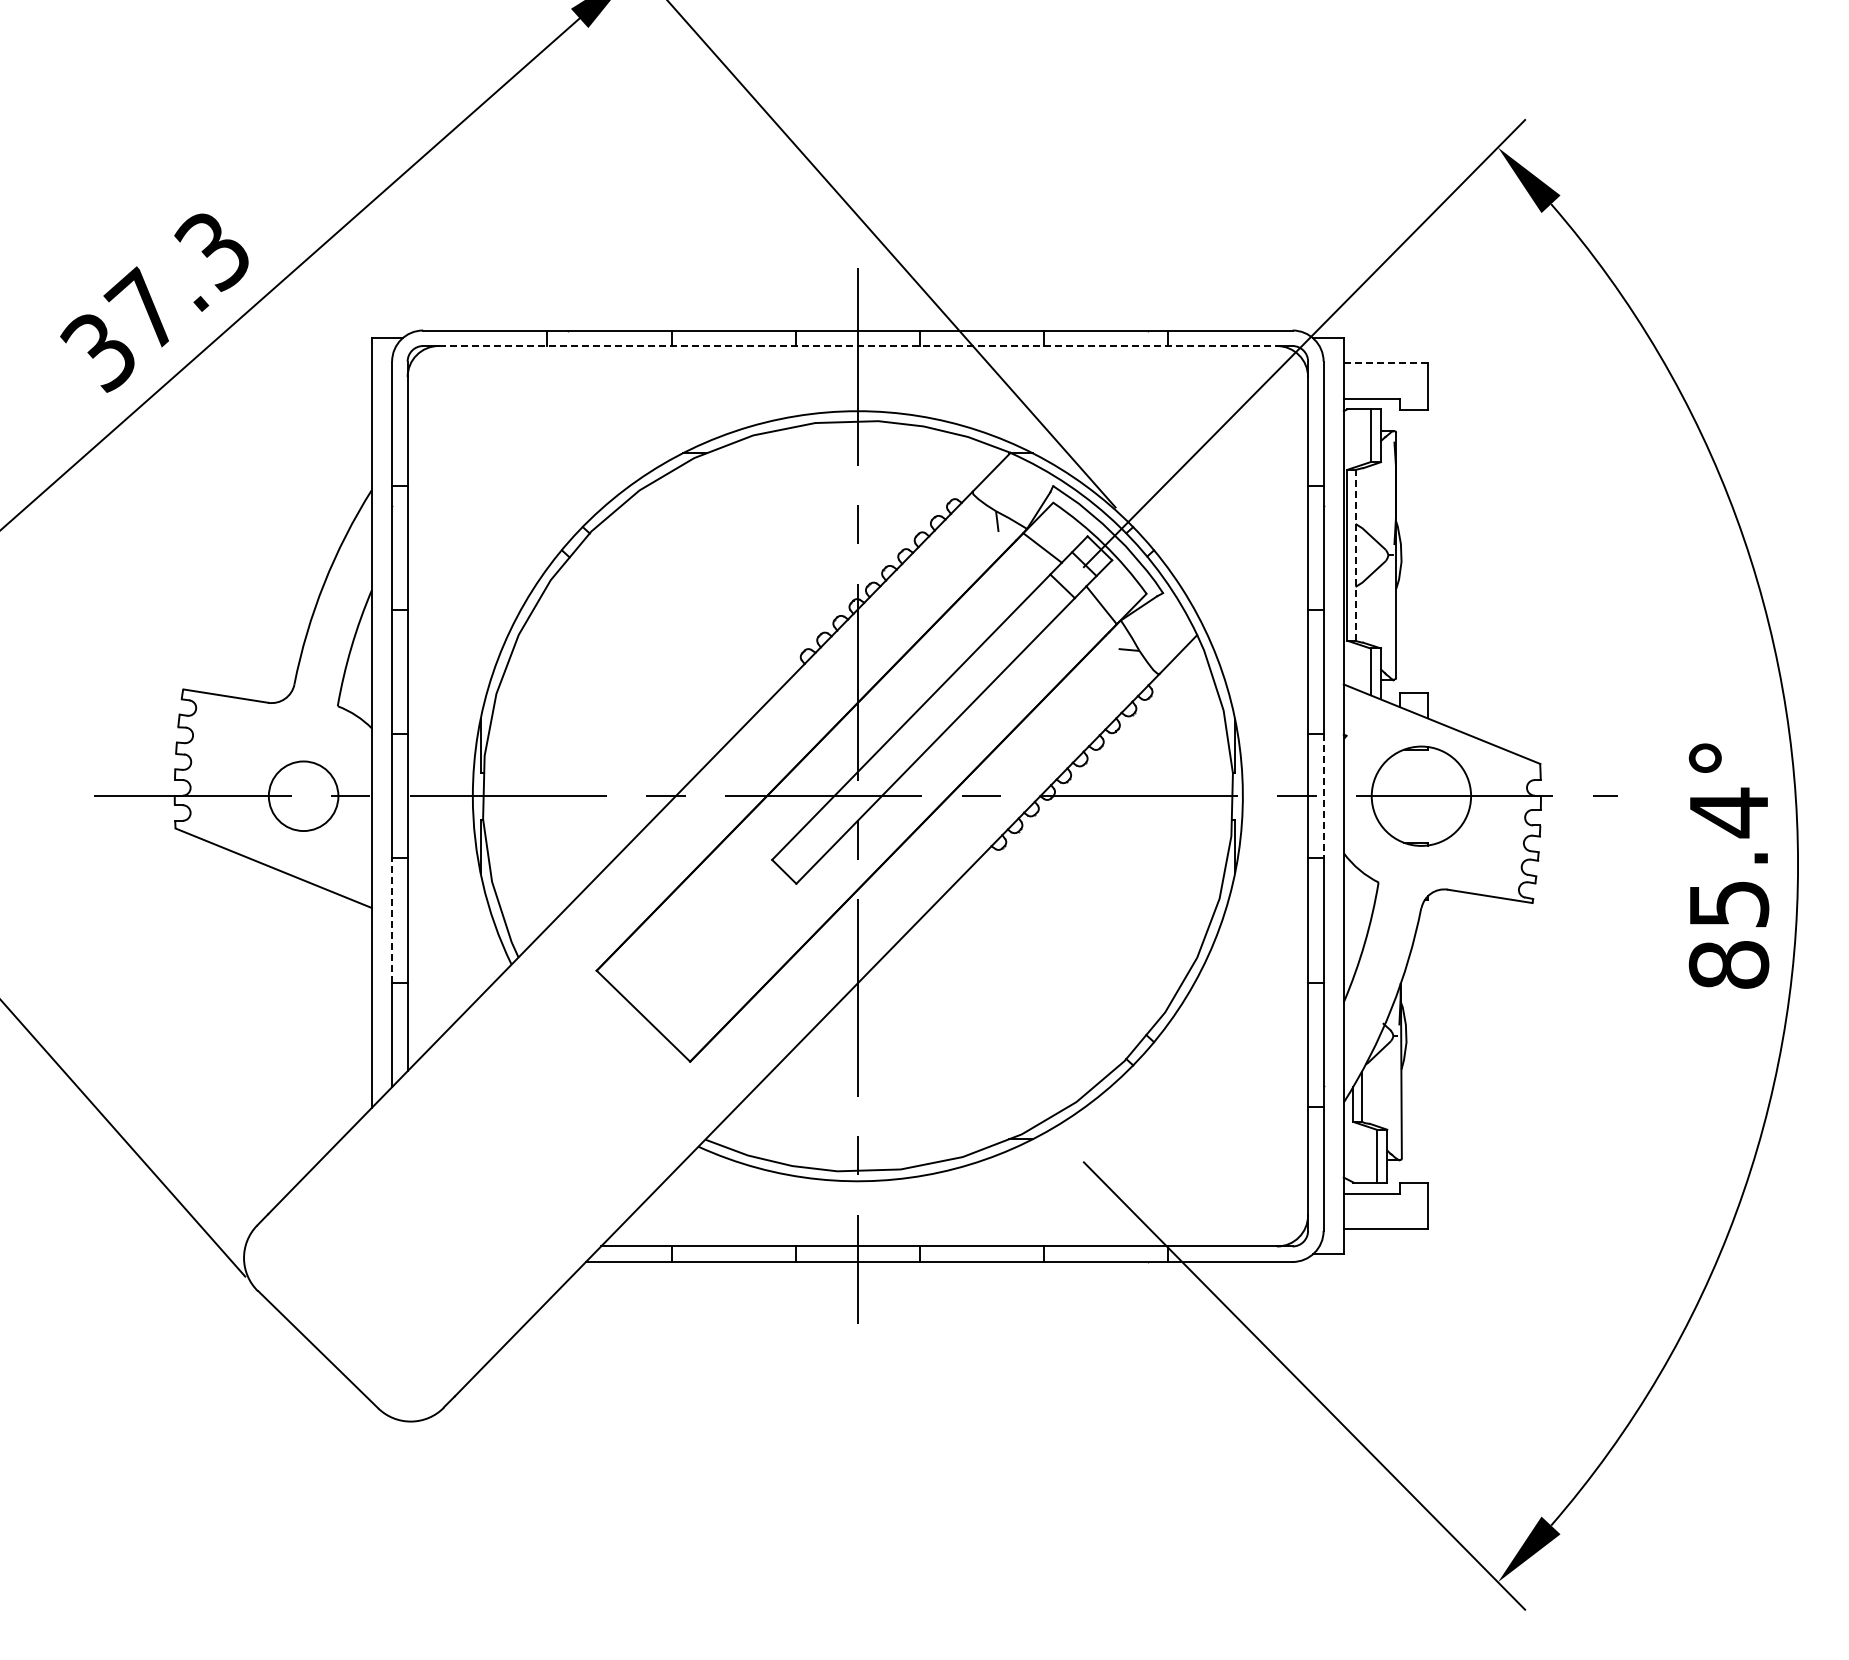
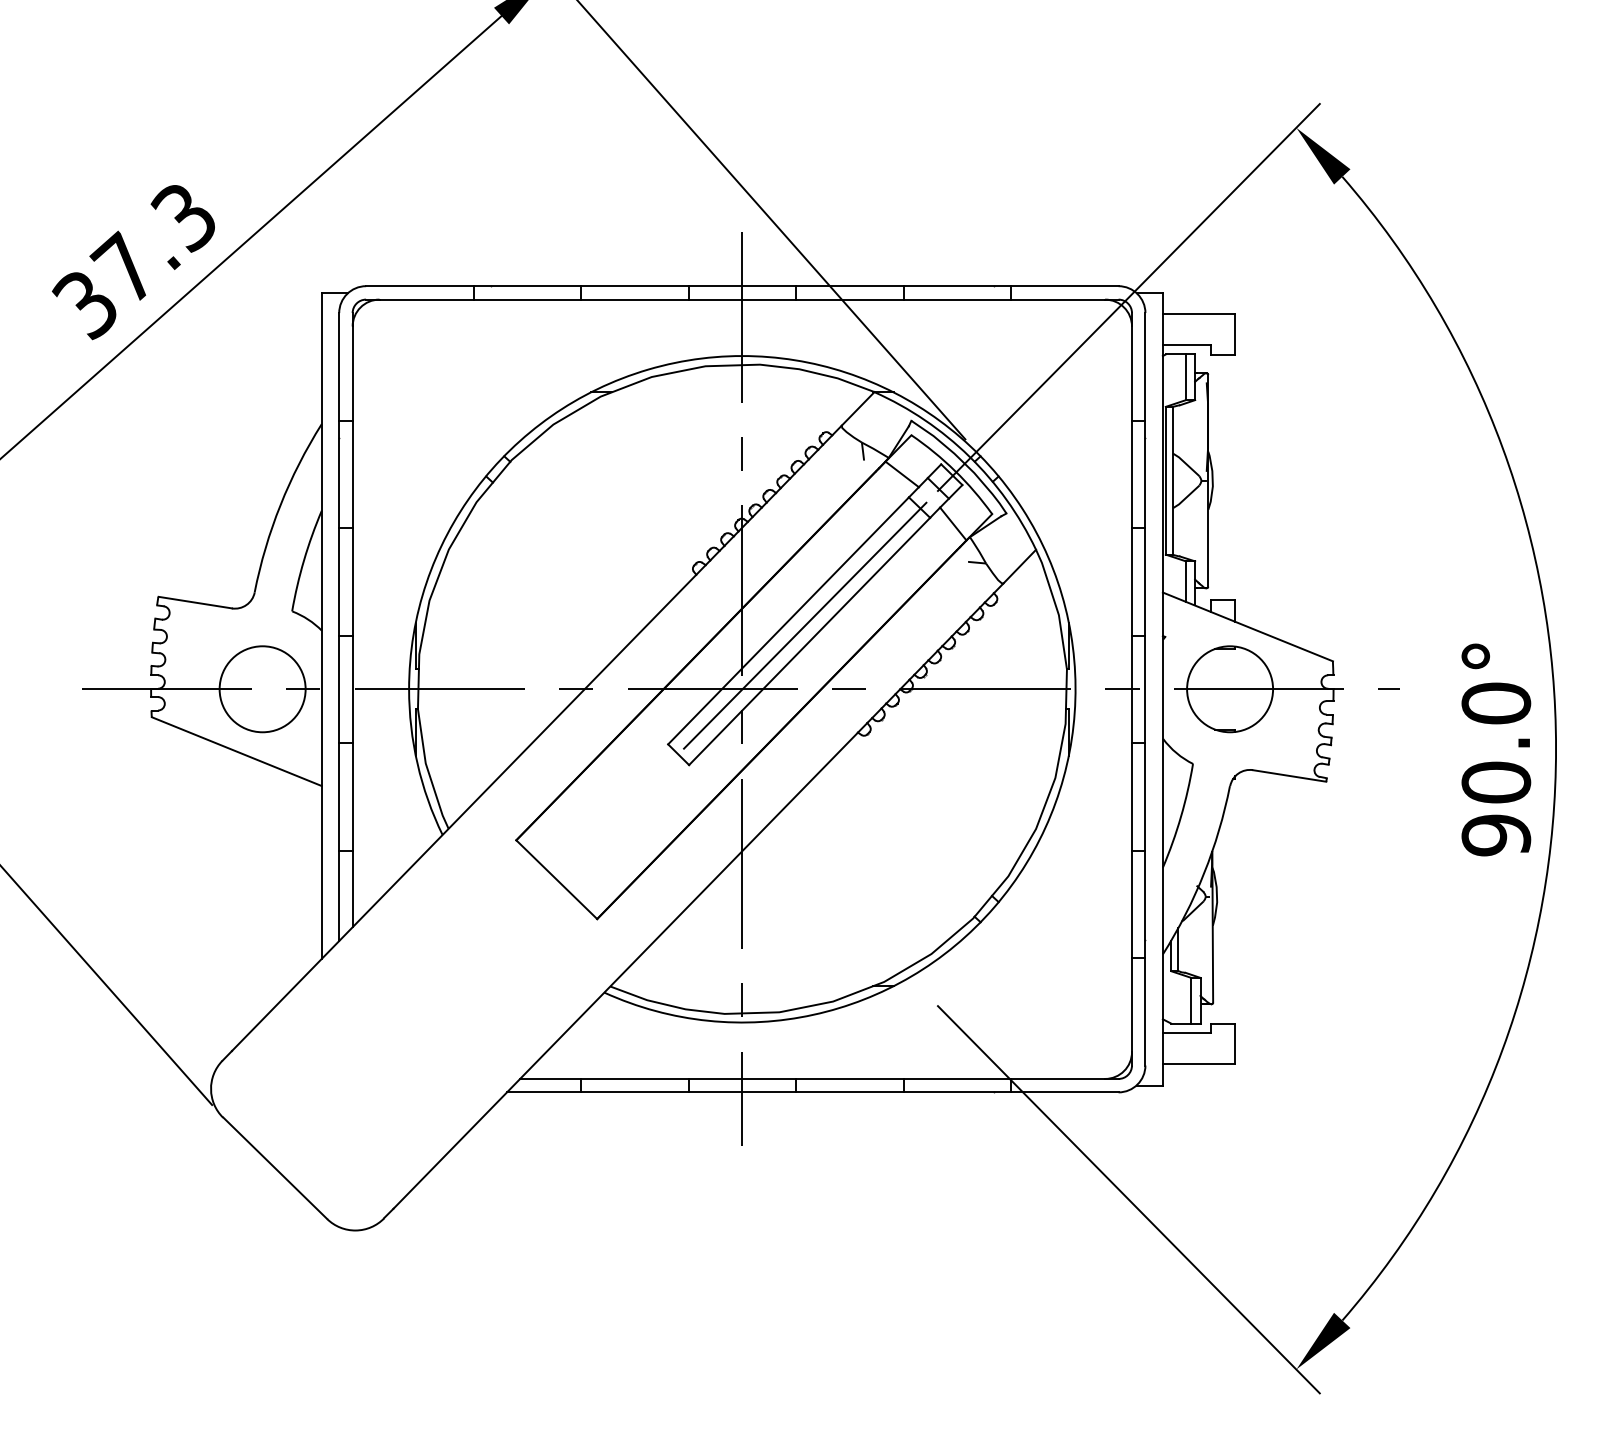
line: (858, 346) -> (742, 300), dashed -> solid
line: (1385, 363) -> (1198, 314), dashed -> solid
line: (1355, 554) -> (1173, 480), dashed -> solid
line: (930, 722) -> (805, 625), added
circle: (303, 795) -> (262, 688), size x1.43
line: (1323, 796) -> (1145, 689), dashed -> solid
text: (1728, 888) -> (1495, 769), 85.4° -> 90.0°
line: (392, 919) -> (339, 795), dashed -> solid

